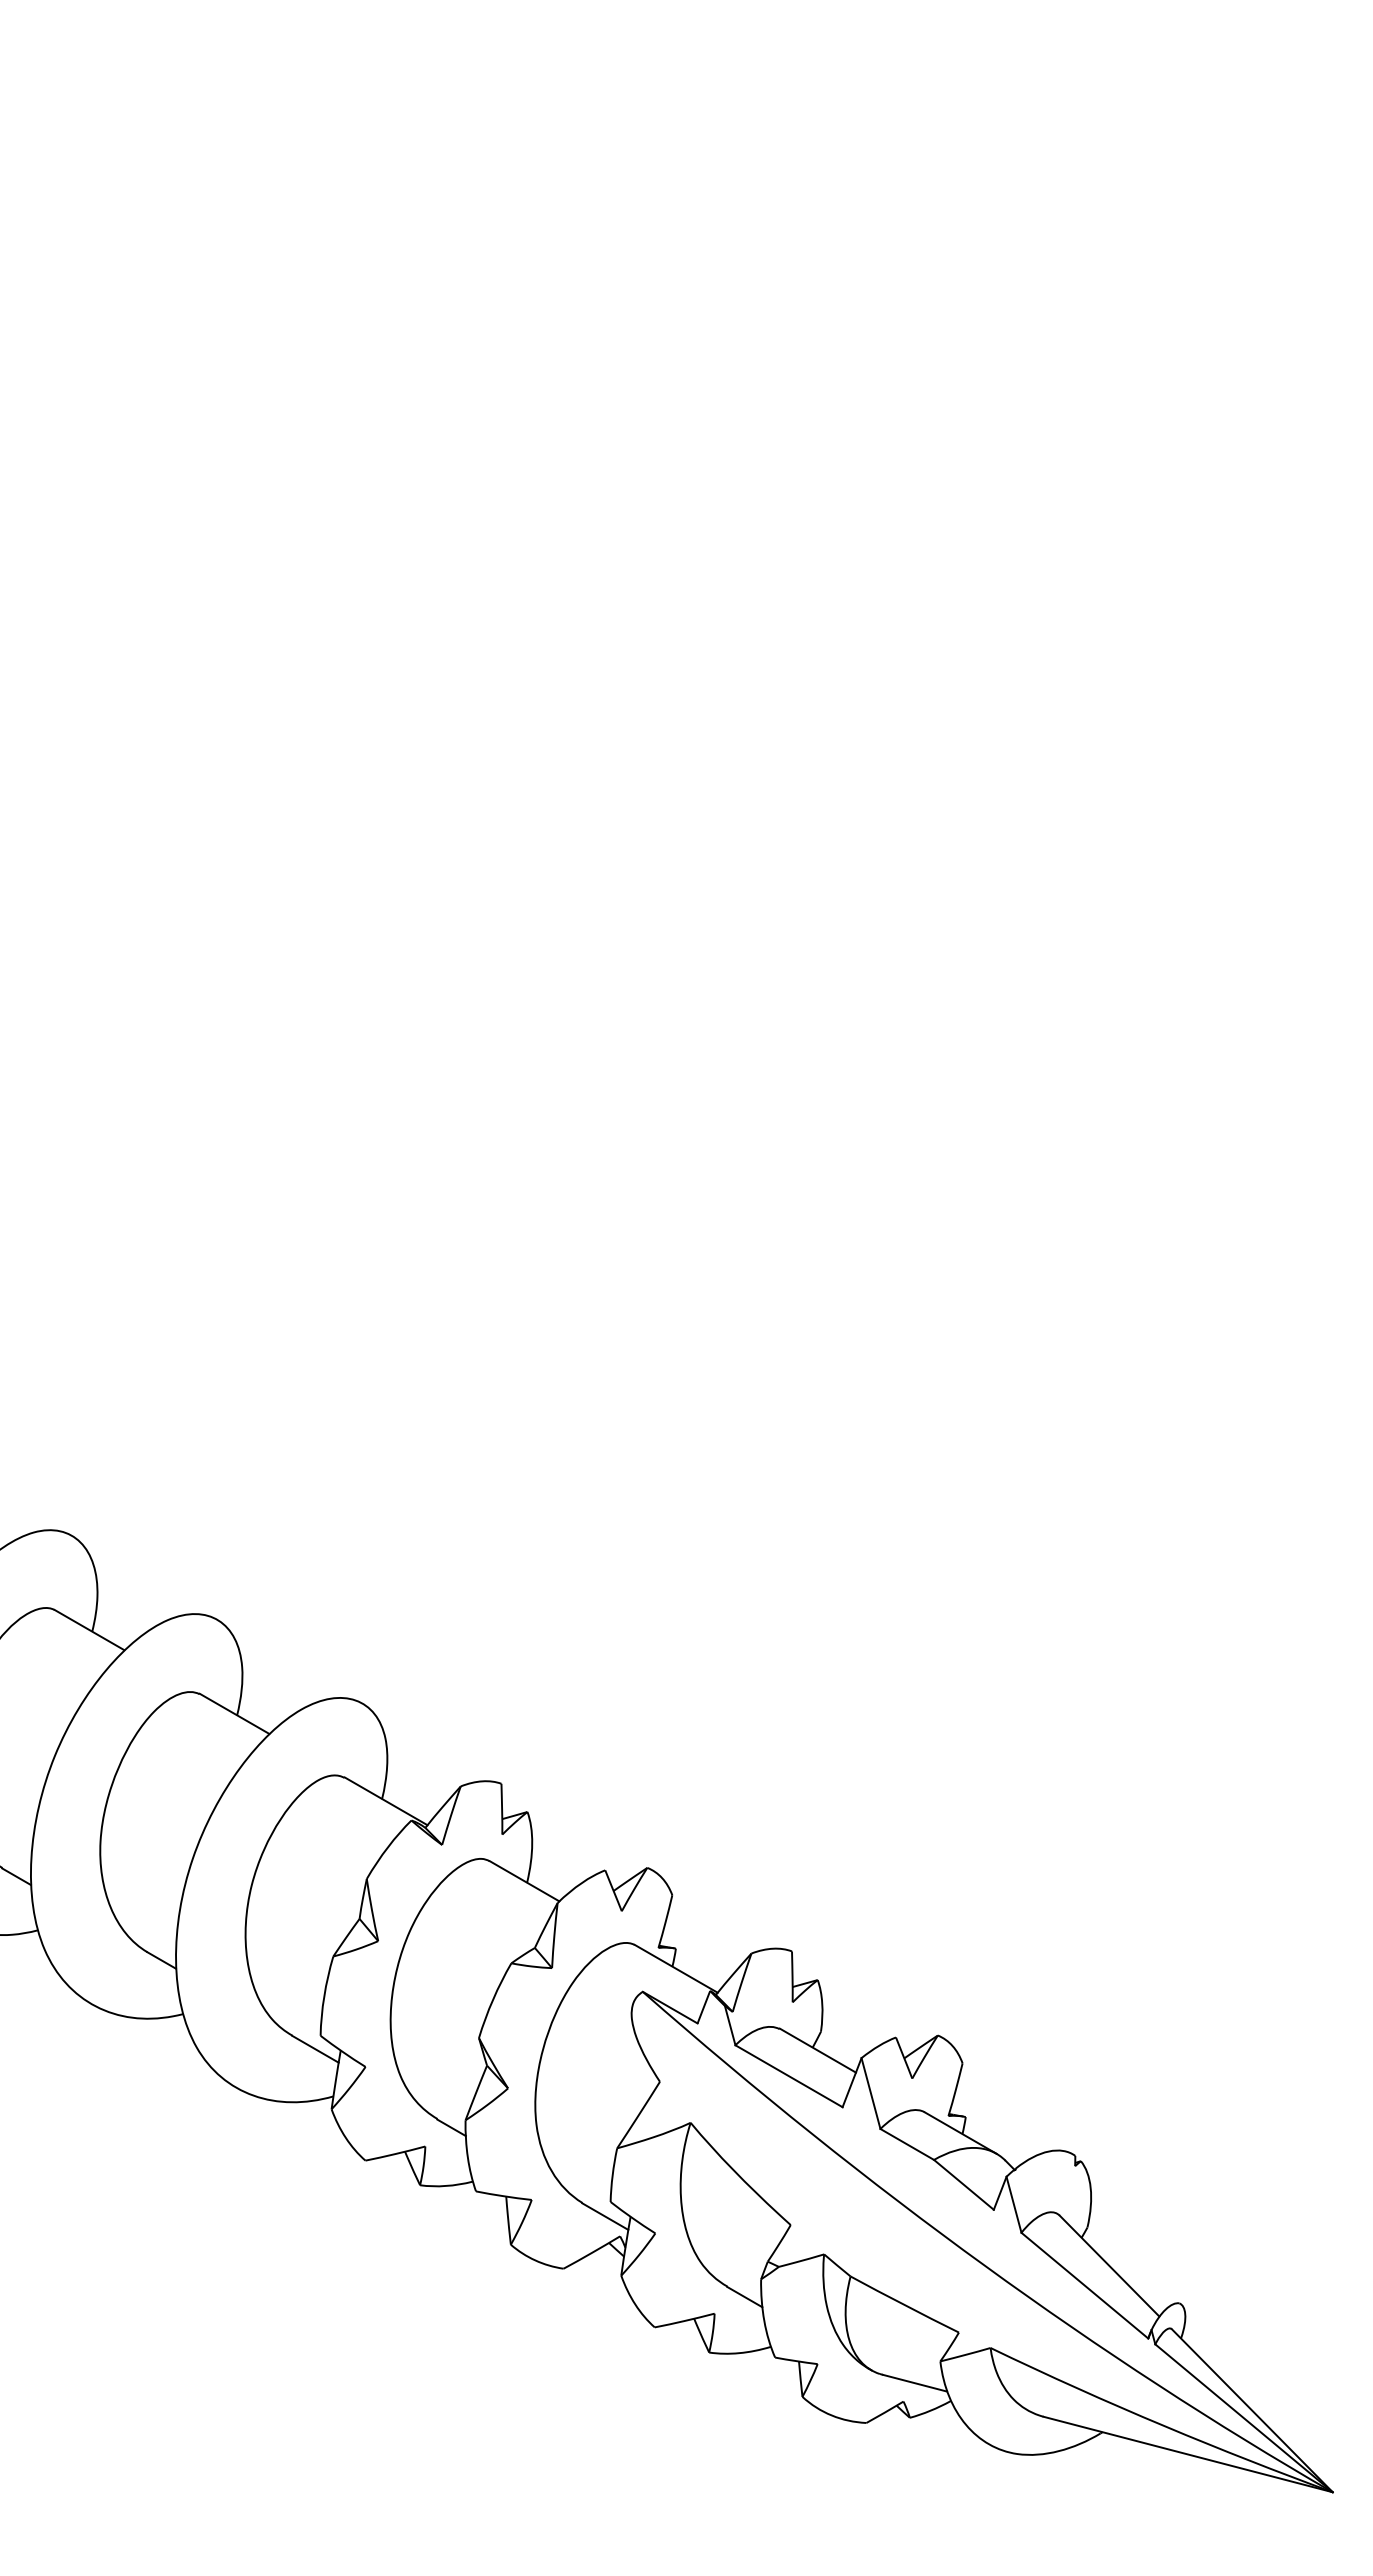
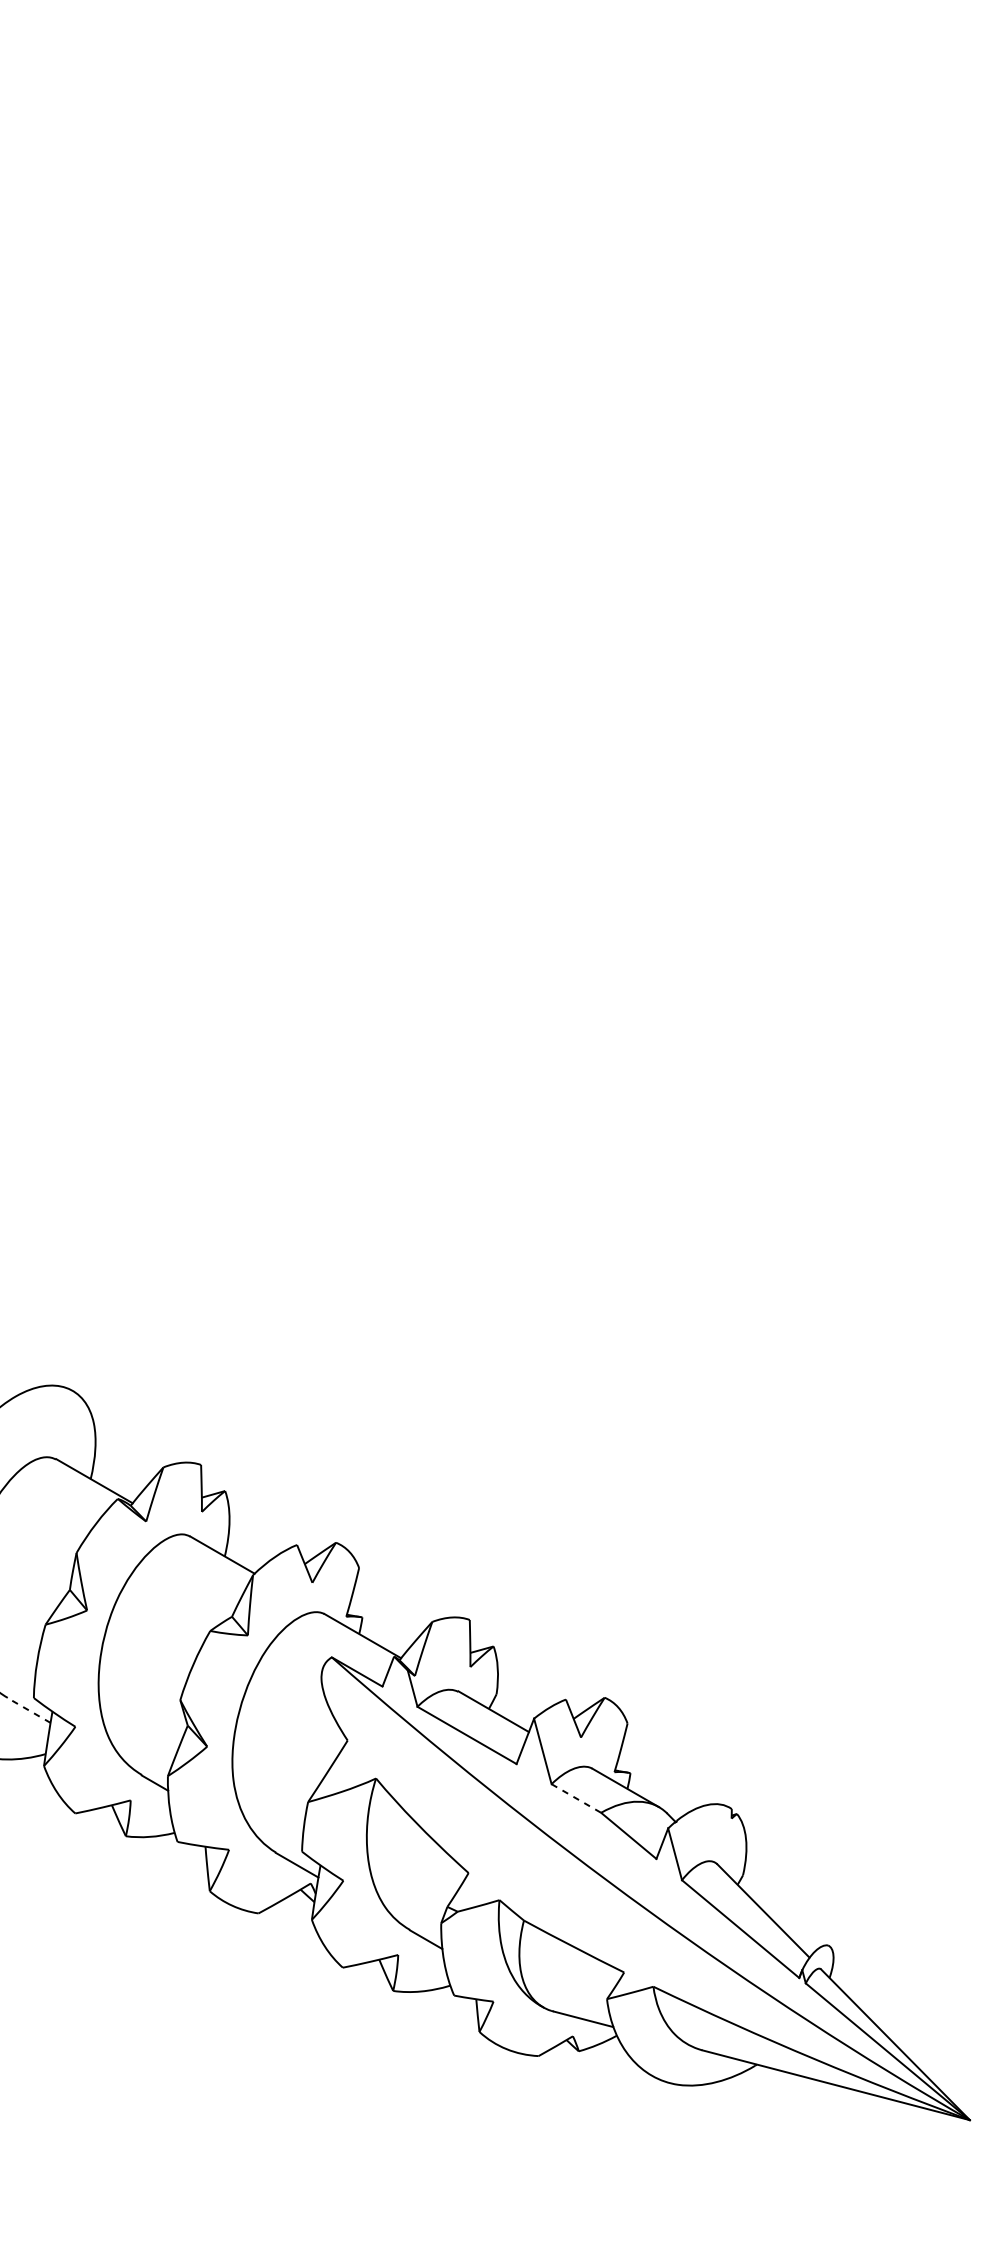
line: (315, 2049) -> (29, 1710), solid -> dashed
line: (907, 2144) -> (576, 1798), solid -> dashed

